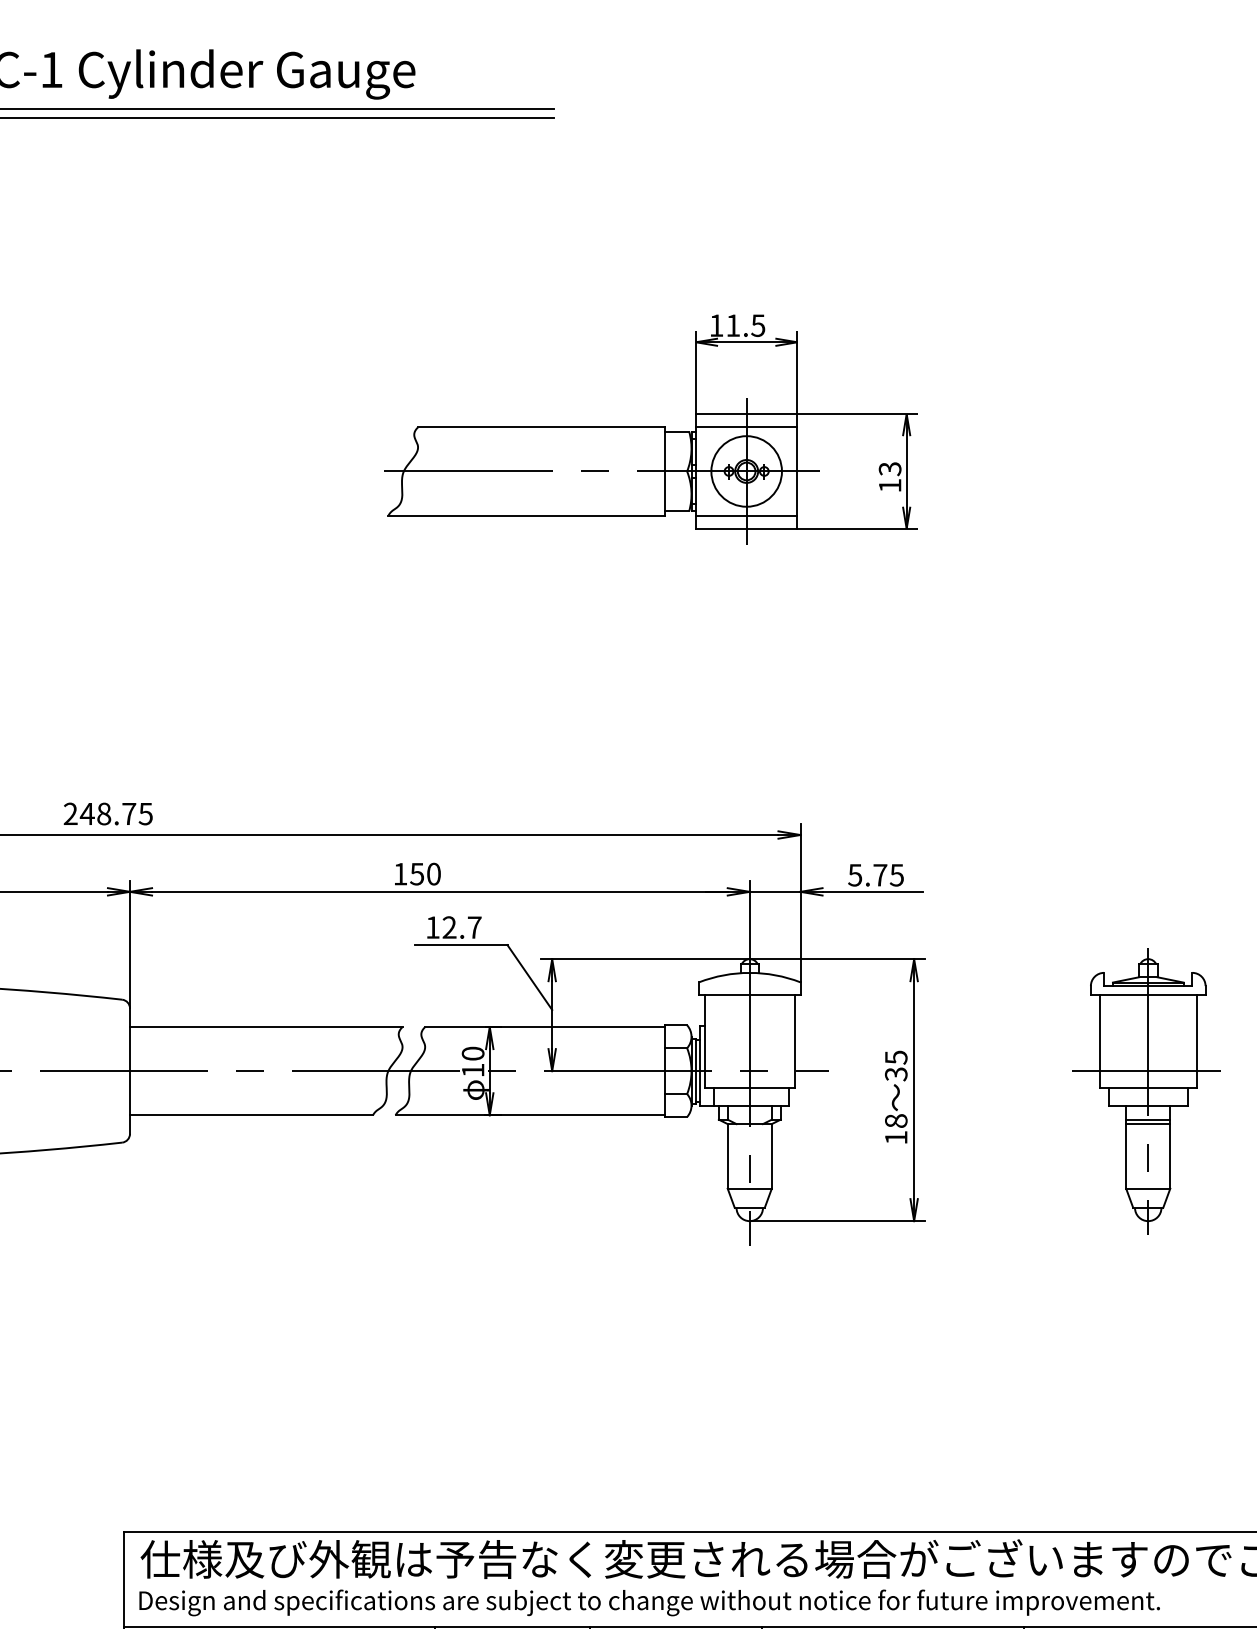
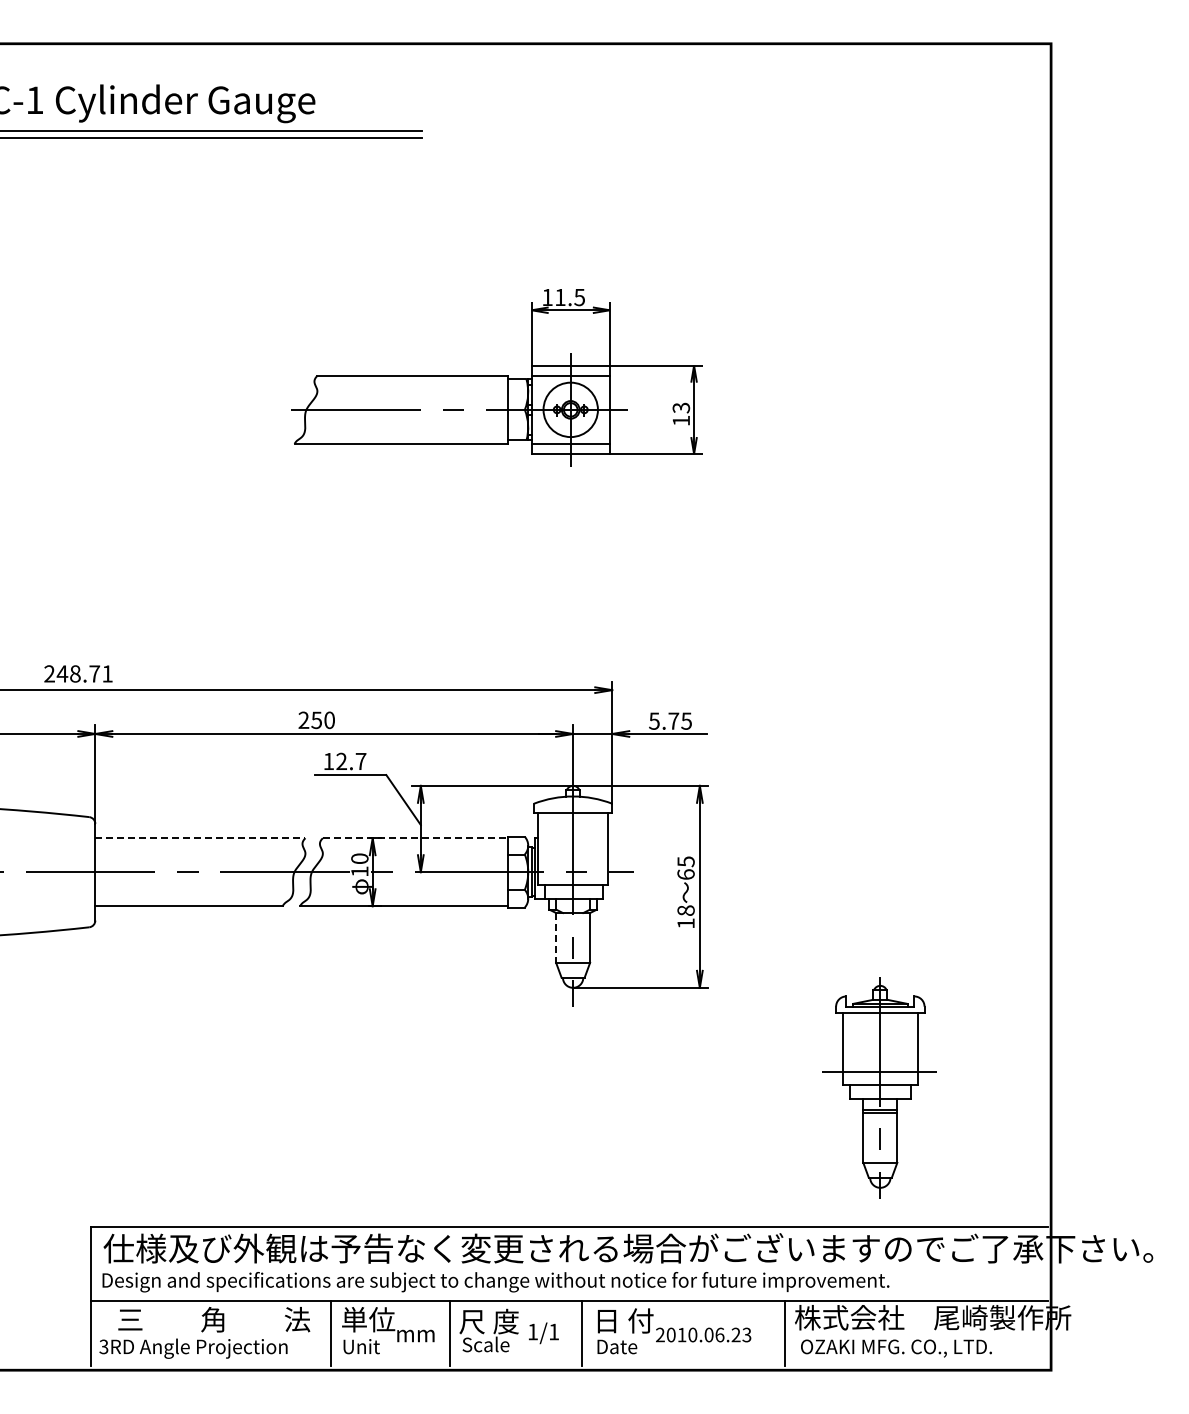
text: (145, 813) -> (107, 673), 248.75 -> 248.71
text: (400, 873) -> (303, 719), 150 -> 250
line: (266, 1027) -> (200, 838), solid -> dashed
line: (545, 1027) -> (415, 838), solid -> dashed
text: (895, 1074) -> (685, 874), 35 -> 65
part: (1147, 1090) -> (879, 1087), moved
line: (728, 1155) -> (556, 937), solid -> dashed

